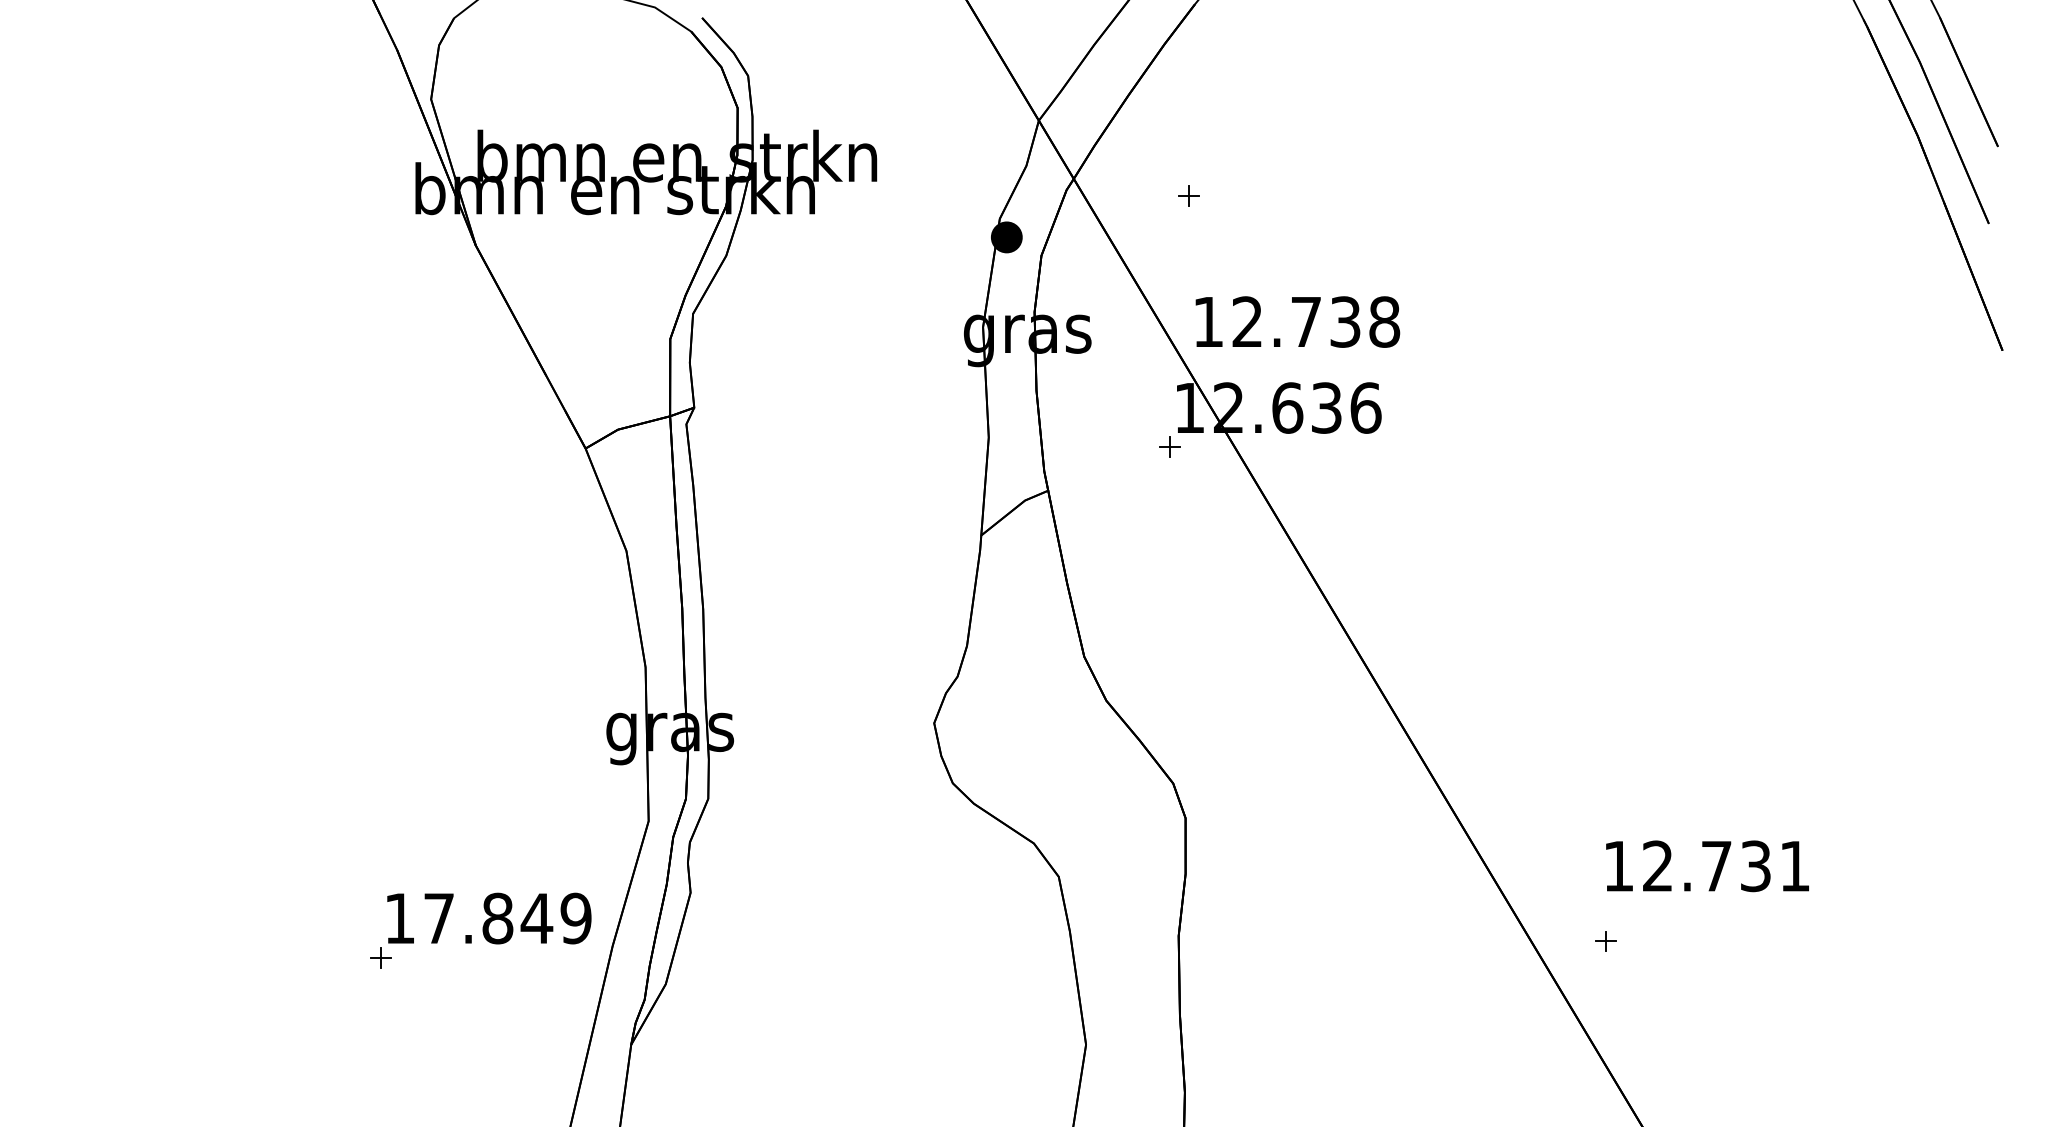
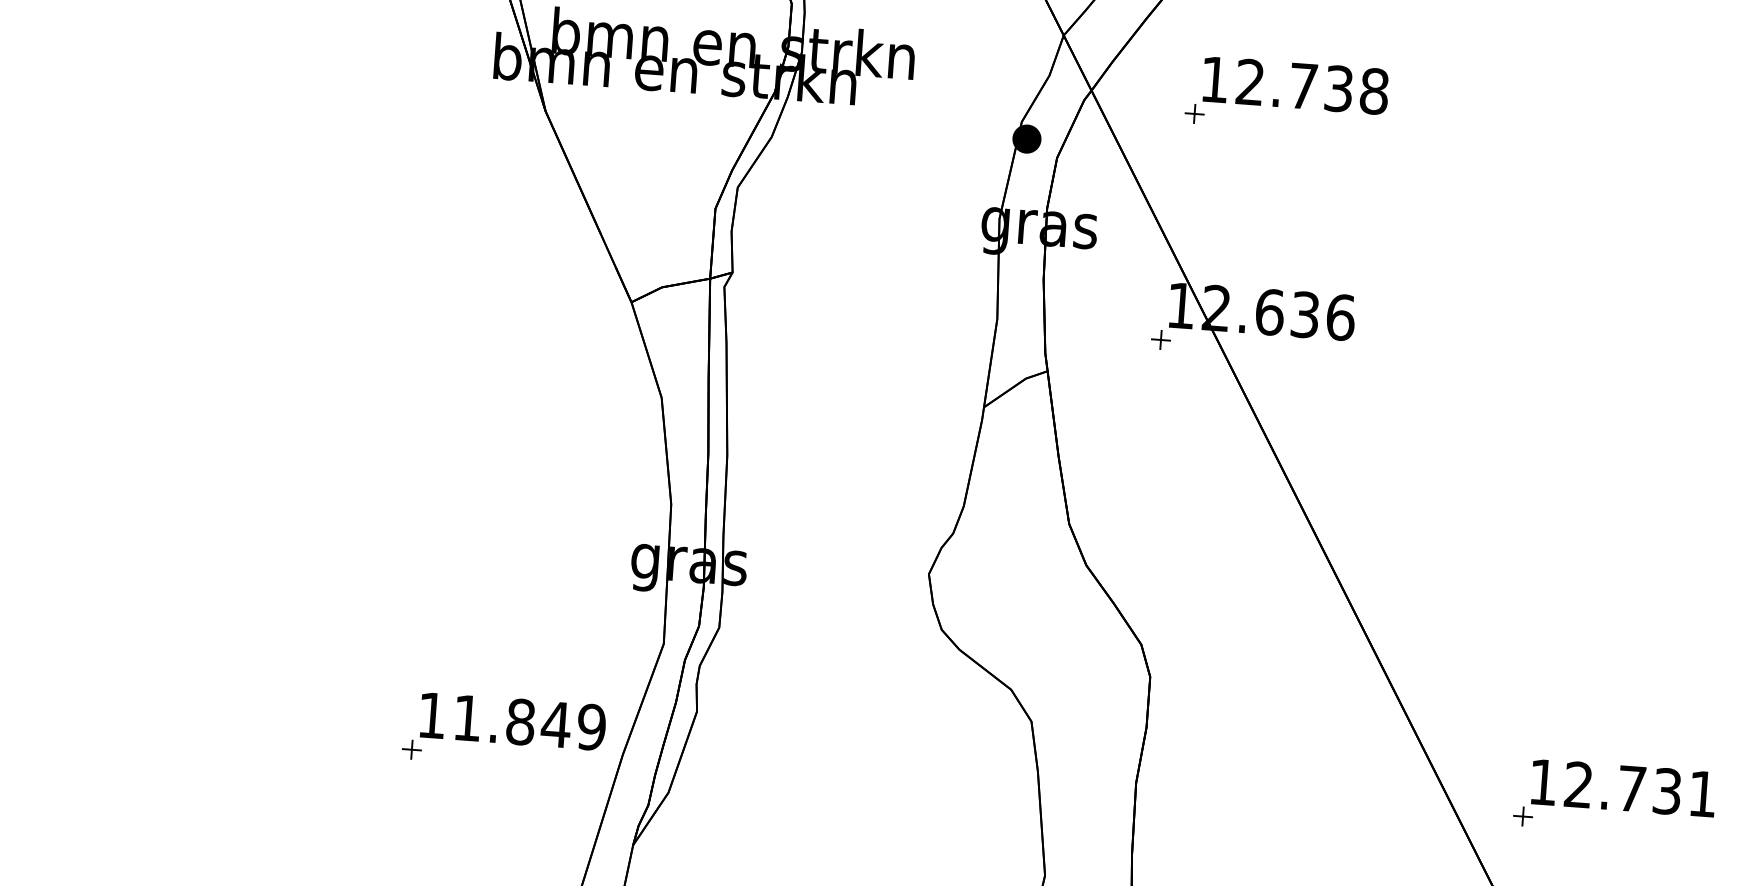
text: (1297, 321) -> (1295, 85), moved
text: (1707, 866) -> (1623, 788), moved
text: (438, 918) -> (467, 718), 17.849 -> 11.849

